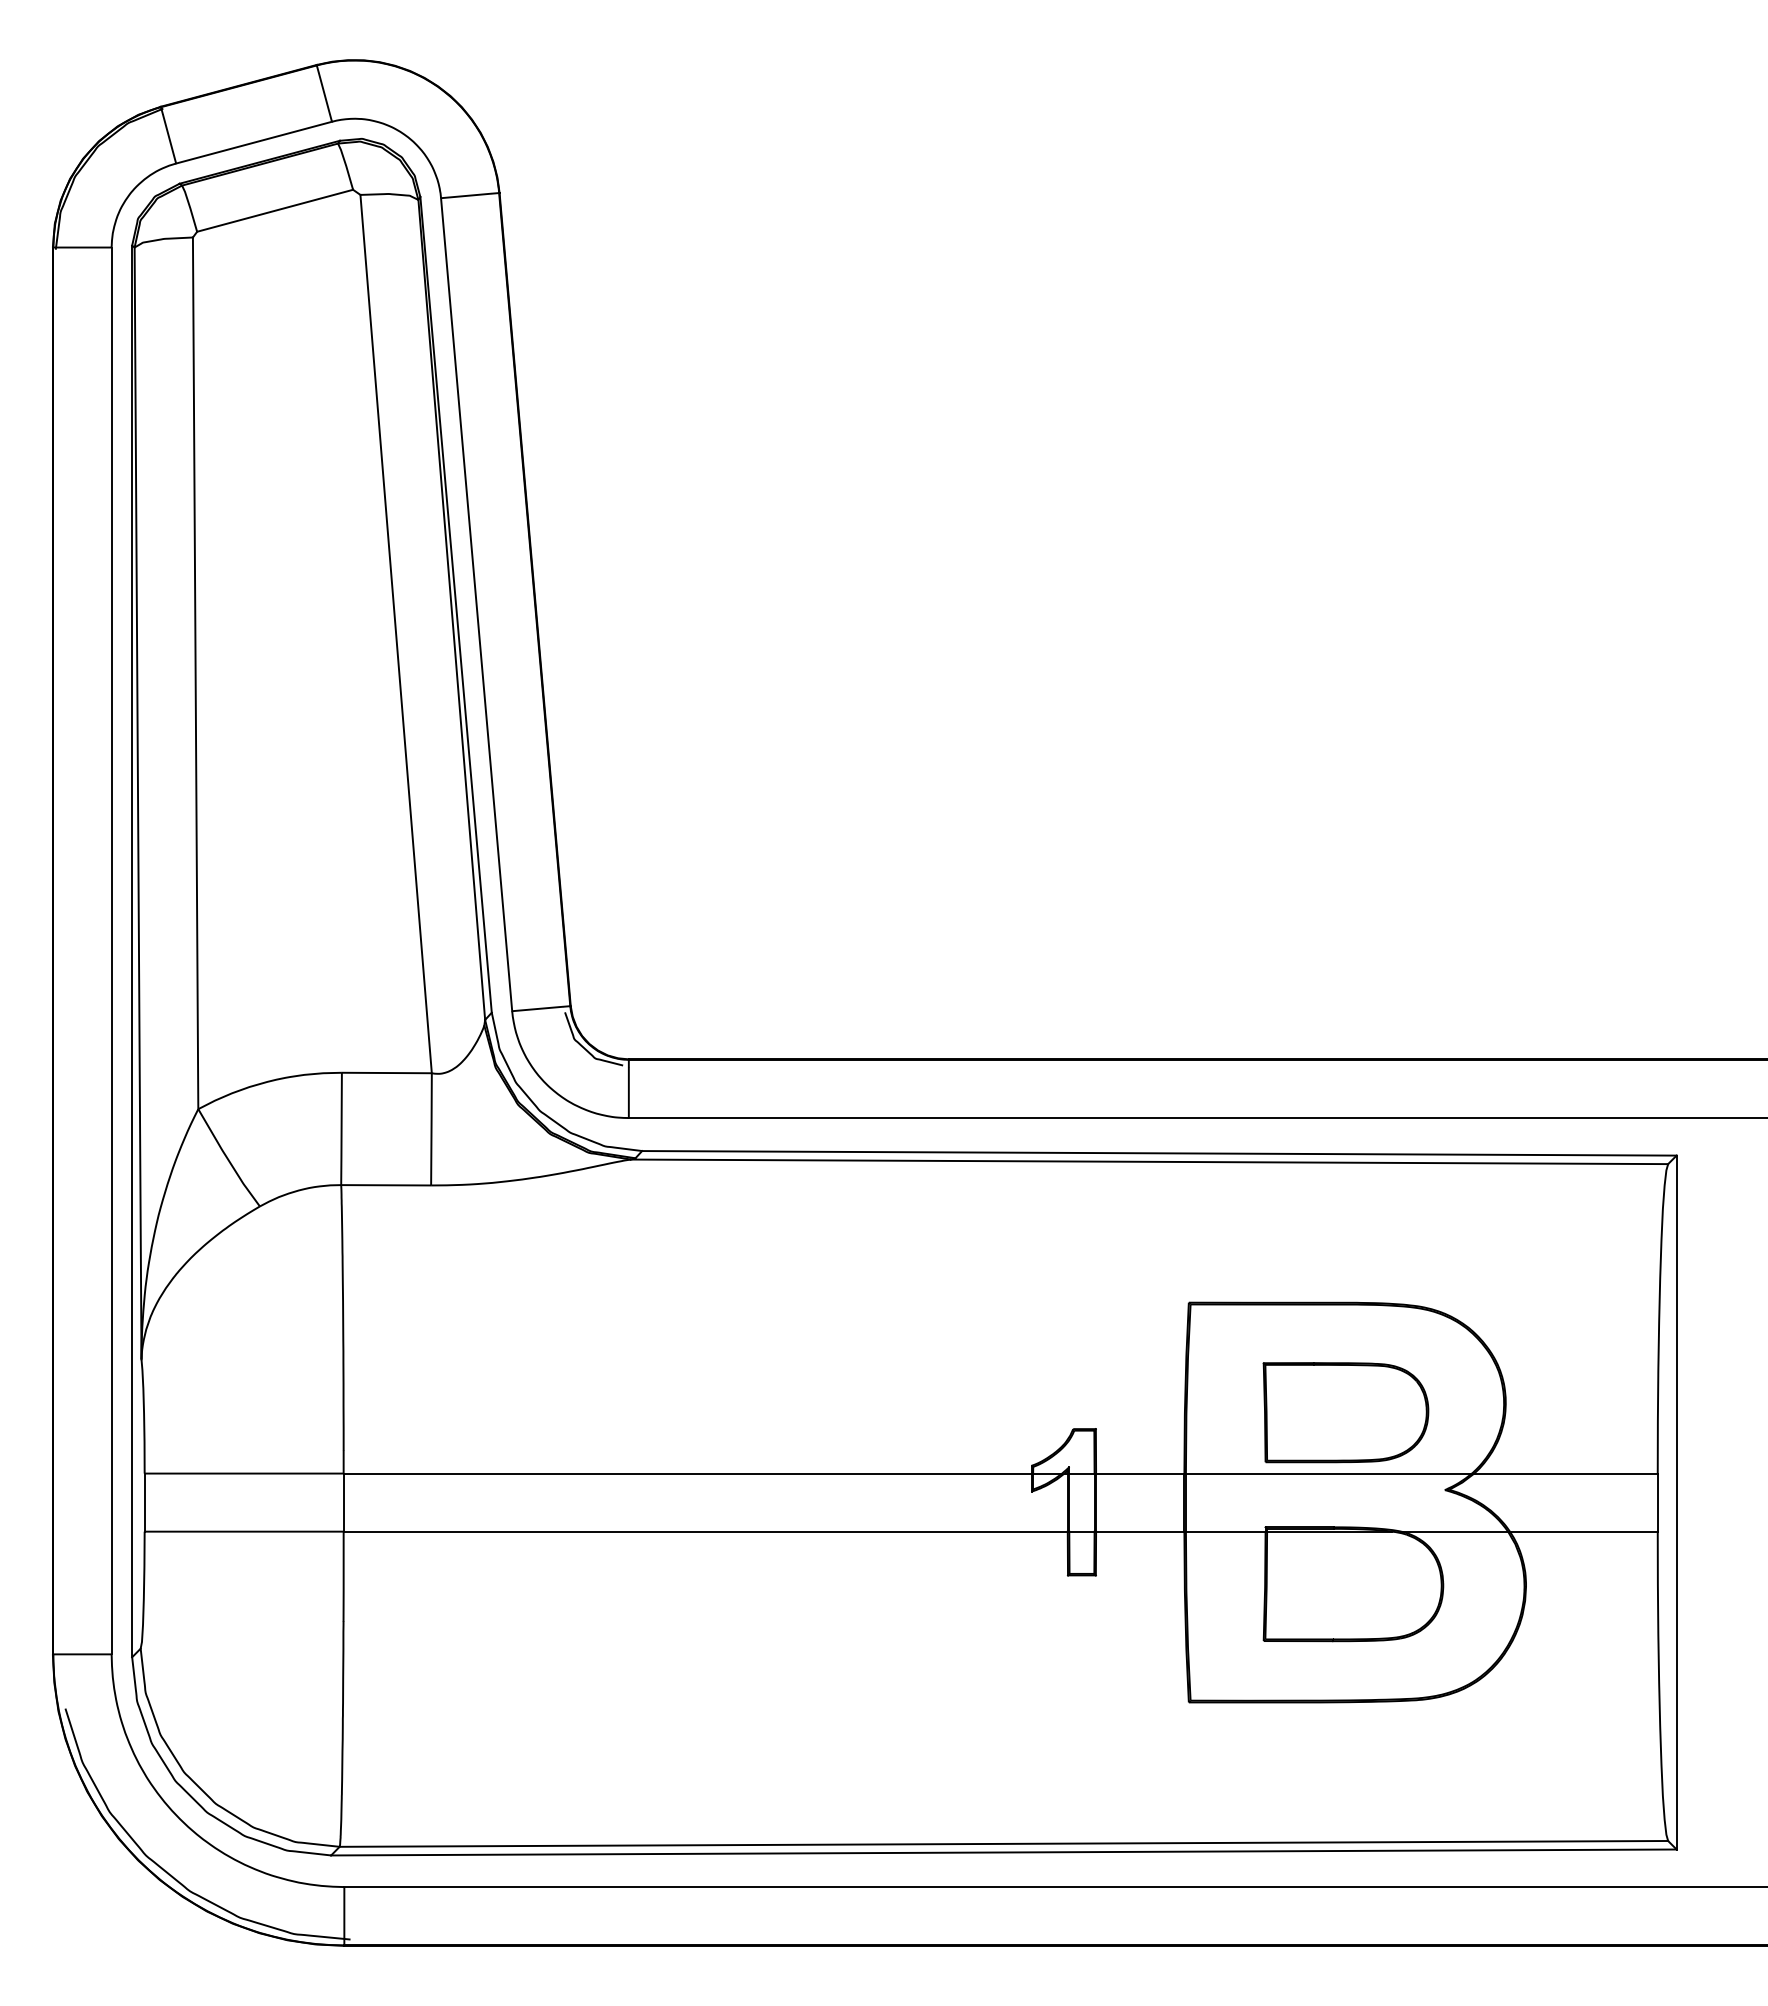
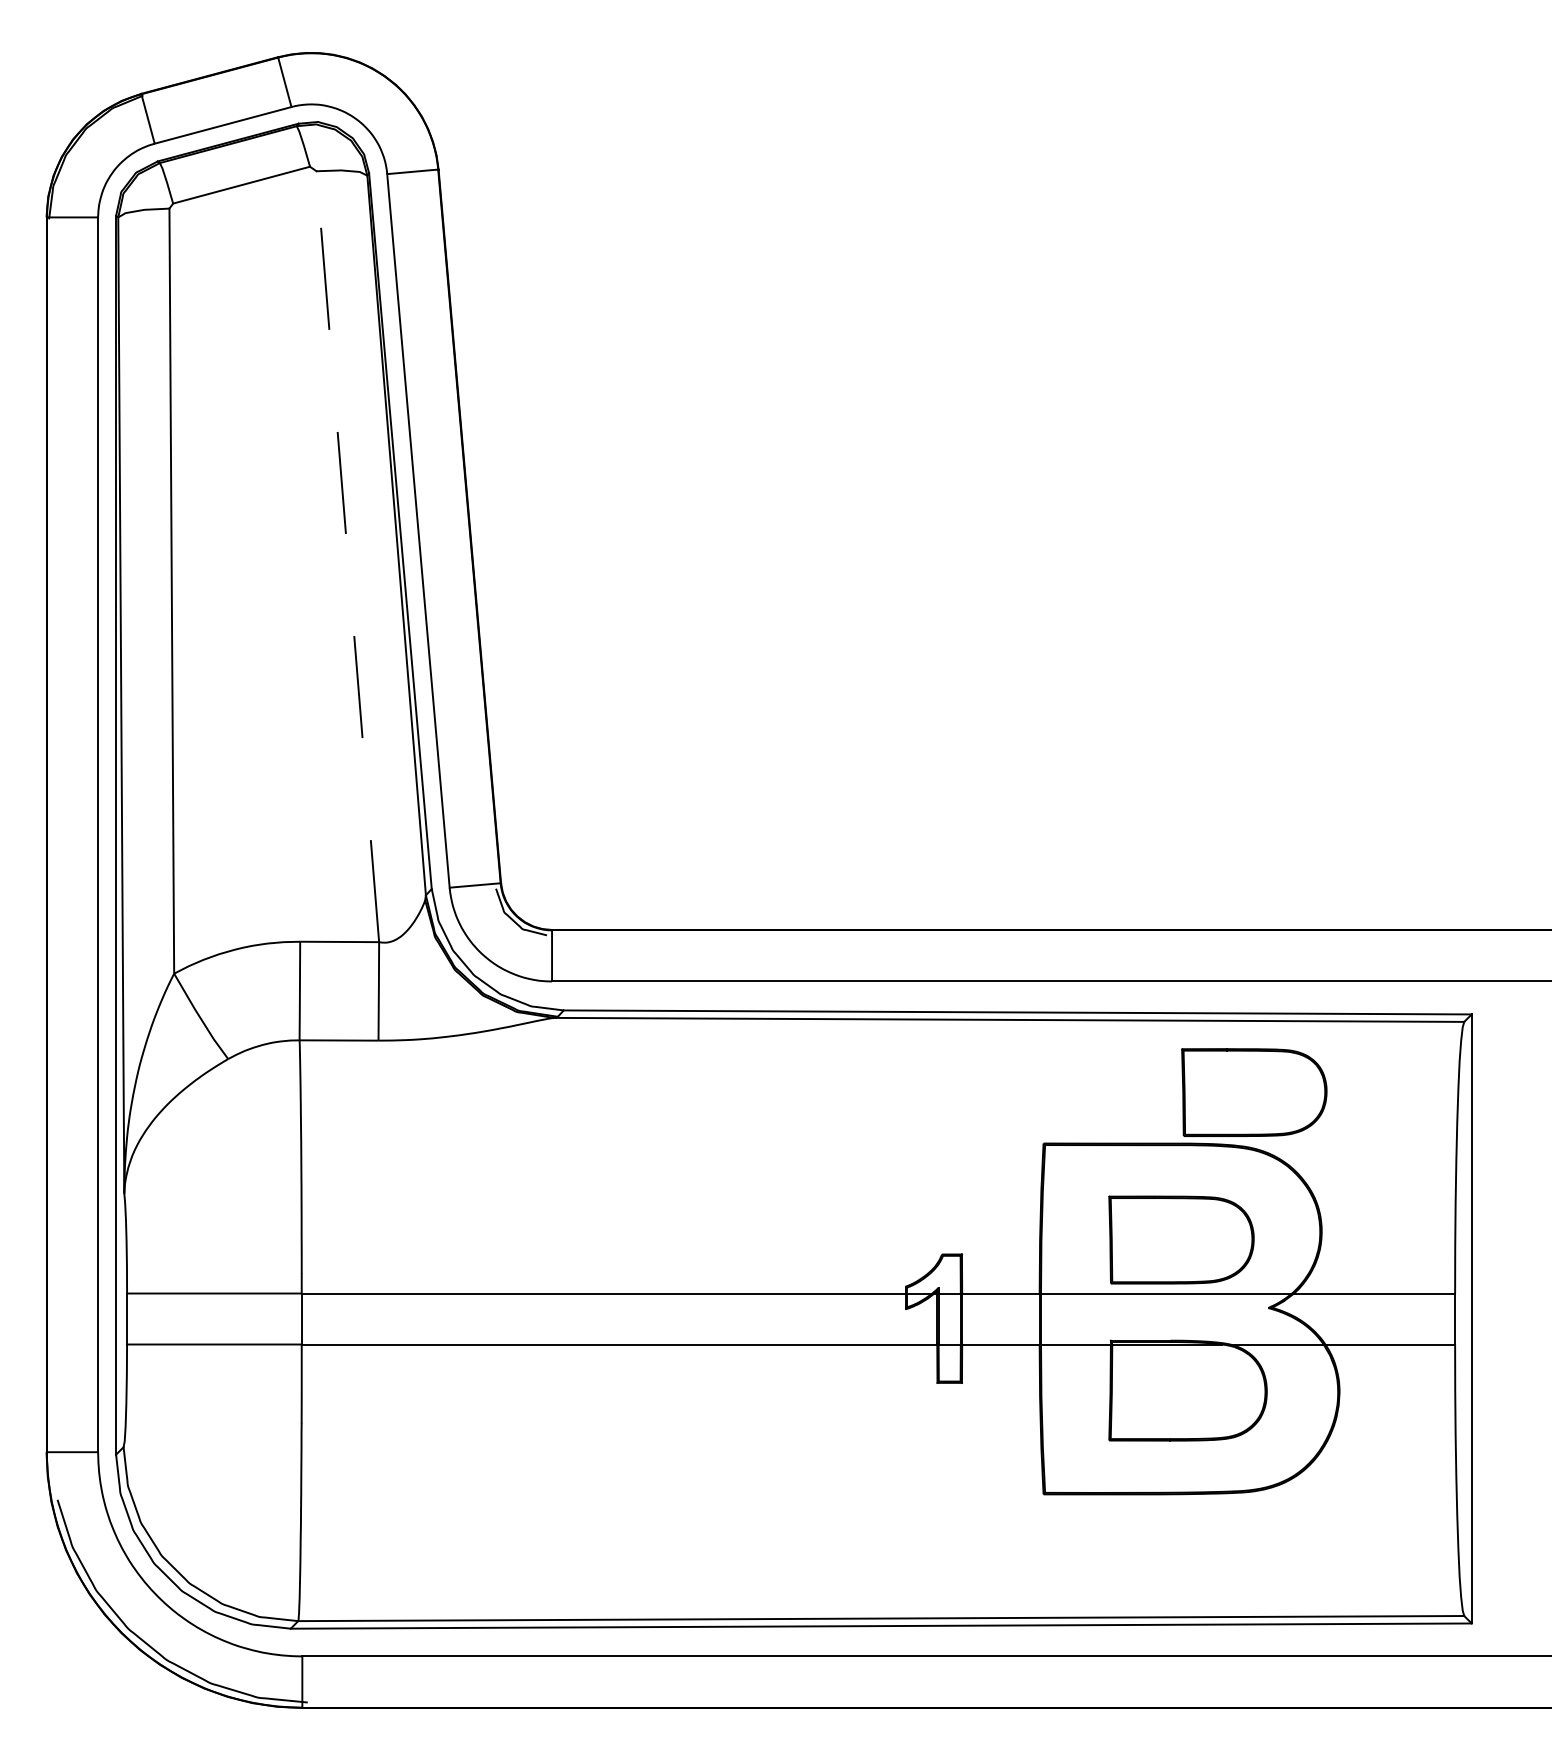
line: (396, 634) -> (348, 557), solid -> dashed
part: (1428, 1244) -> (1253, 1092), added

